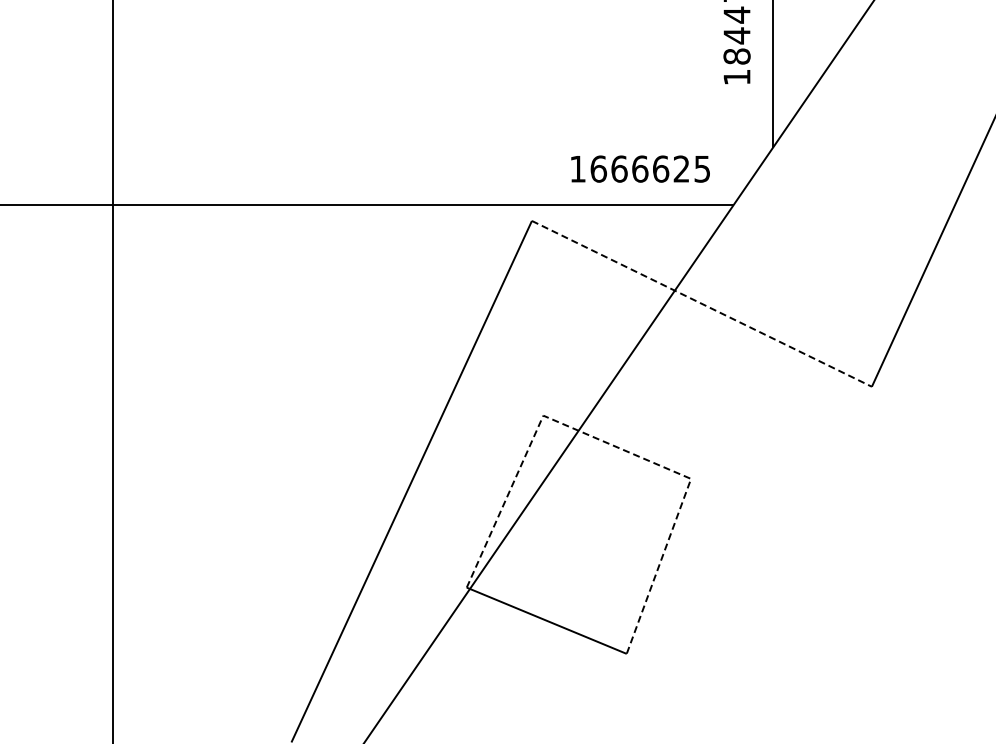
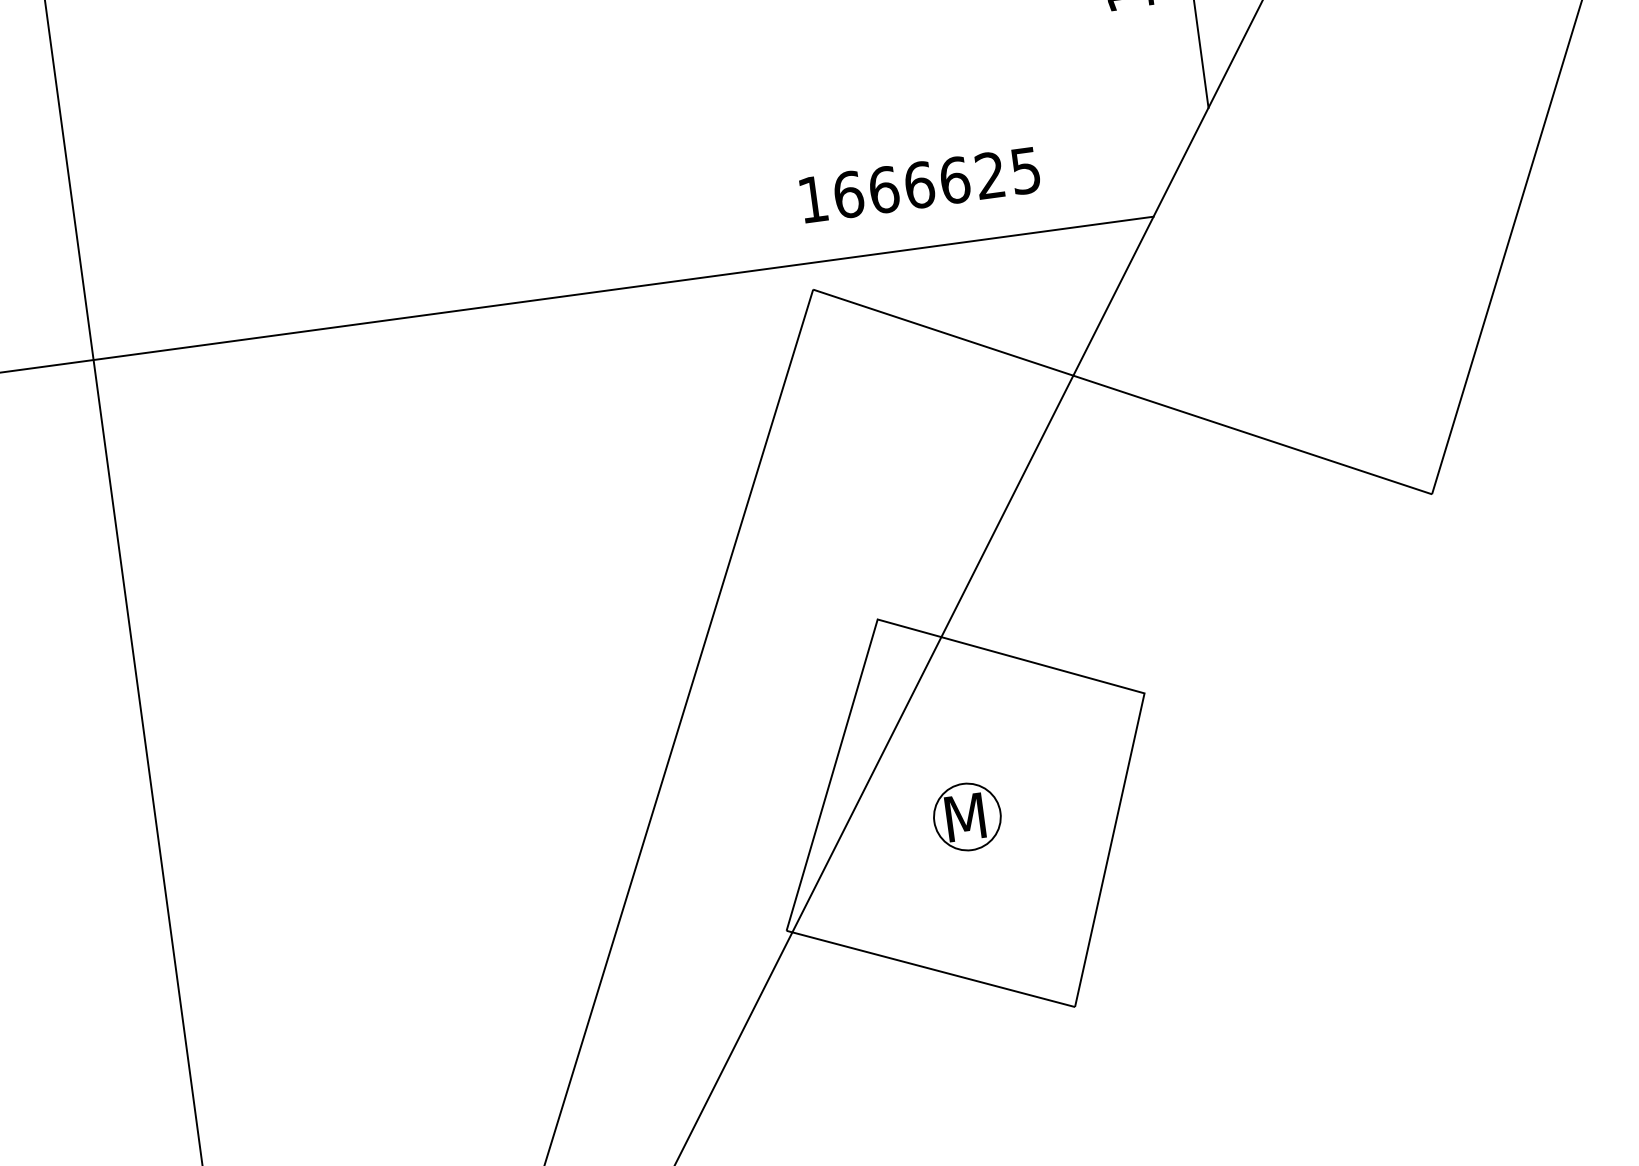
text: (640, 168) -> (919, 183), moved
line: (702, 304) -> (1123, 392), dashed -> solid
line: (616, 447) -> (1009, 656), dashed -> solid
part: (579, 536) -> (967, 817), added

